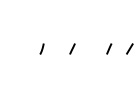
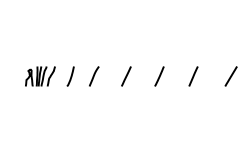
part: (25, 48) -> (40, 75), added
curve: (54, 48) -> (93, 75), added
curve: (90, 48) -> (159, 75), added

